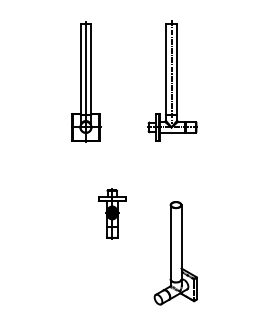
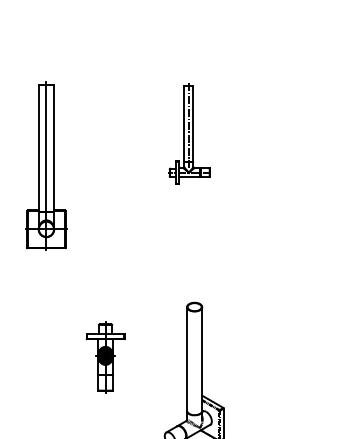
part: (172, 80) -> (189, 133), size x0.6
part: (86, 81) -> (47, 165), moved
part: (111, 213) -> (104, 356), moved

